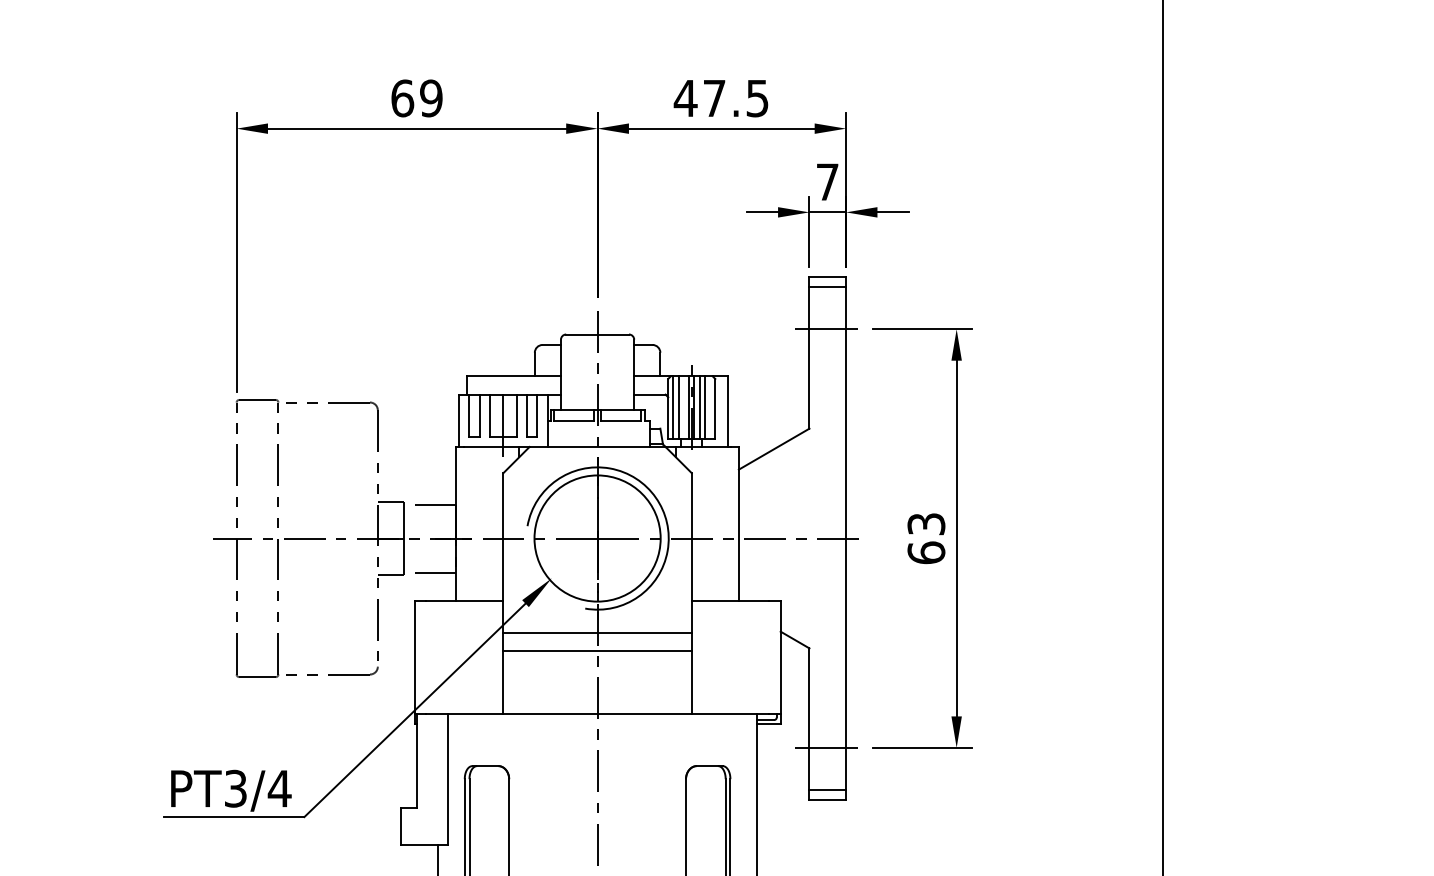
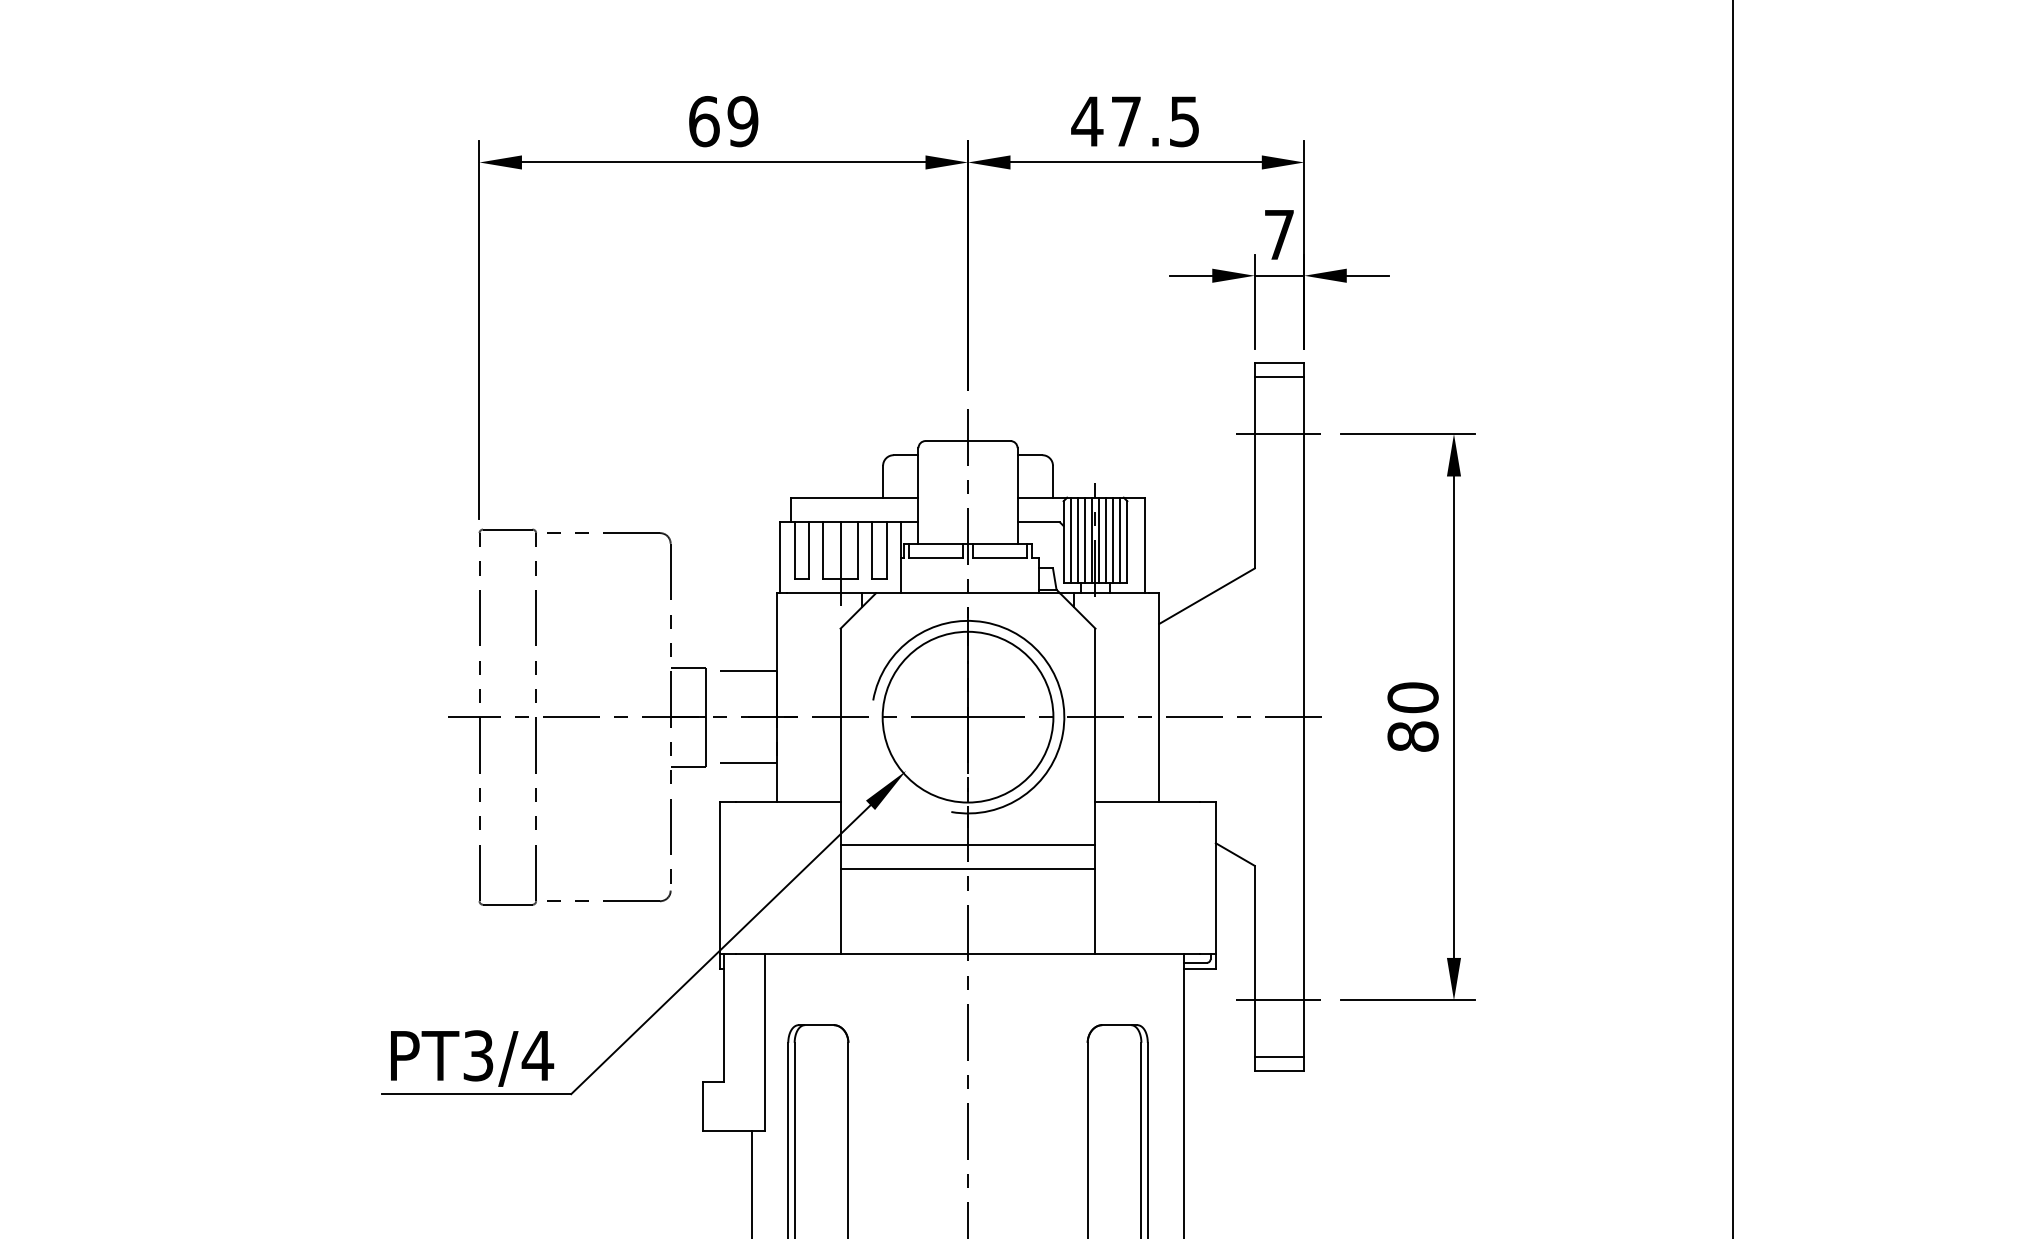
line: (683, 407) -> (1084, 539), added
line: (710, 407) -> (1120, 539), added
text: (926, 538) -> (1412, 716), 63 -> 80

